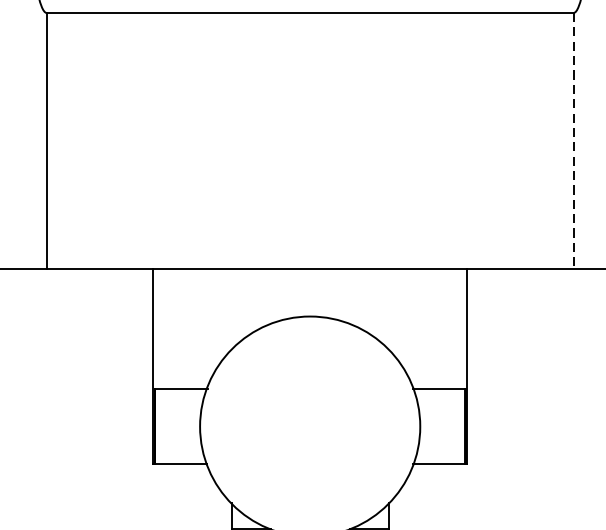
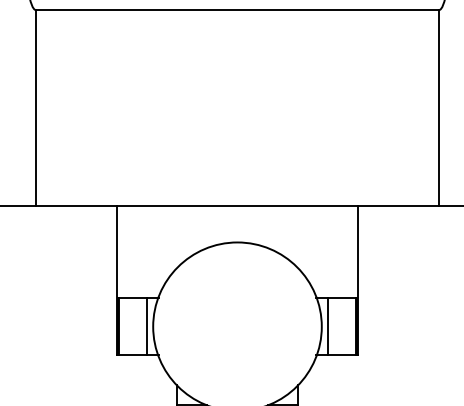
line: (573, 141) -> (439, 108), dashed -> solid
line: (192, 426) -> (147, 326), added
line: (427, 426) -> (327, 326), added

